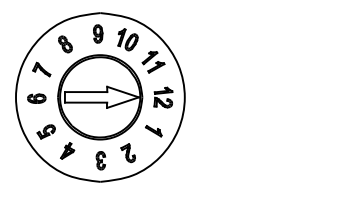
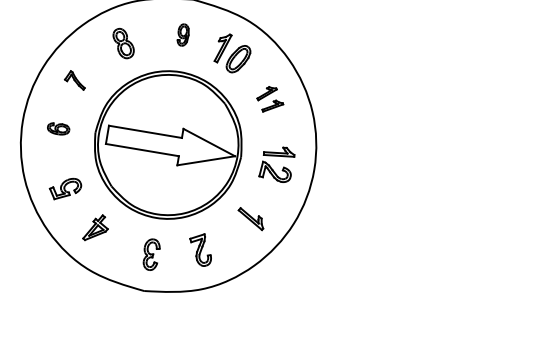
part: (98, 33) -> (183, 34), size x0.7
part: (153, 62) -> (270, 100), size x0.7
part: (41, 69) -> (74, 79), size x0.7
part: (36, 98) -> (57, 128), size x0.7

